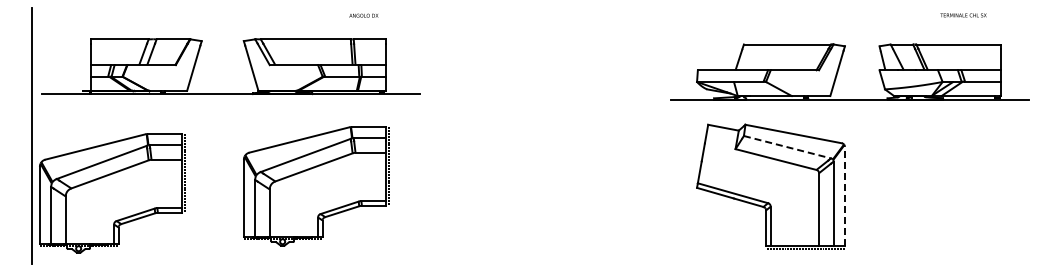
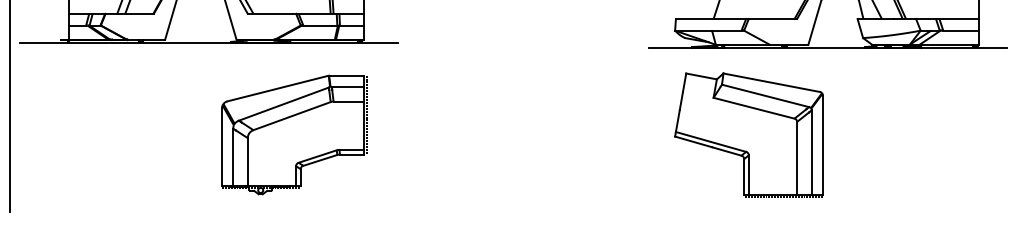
line: (787, 147) -> (765, 96), dashed -> solid
part: (112, 193) -> (90, 142), removed
line: (844, 196) -> (822, 145), dashed -> solid

